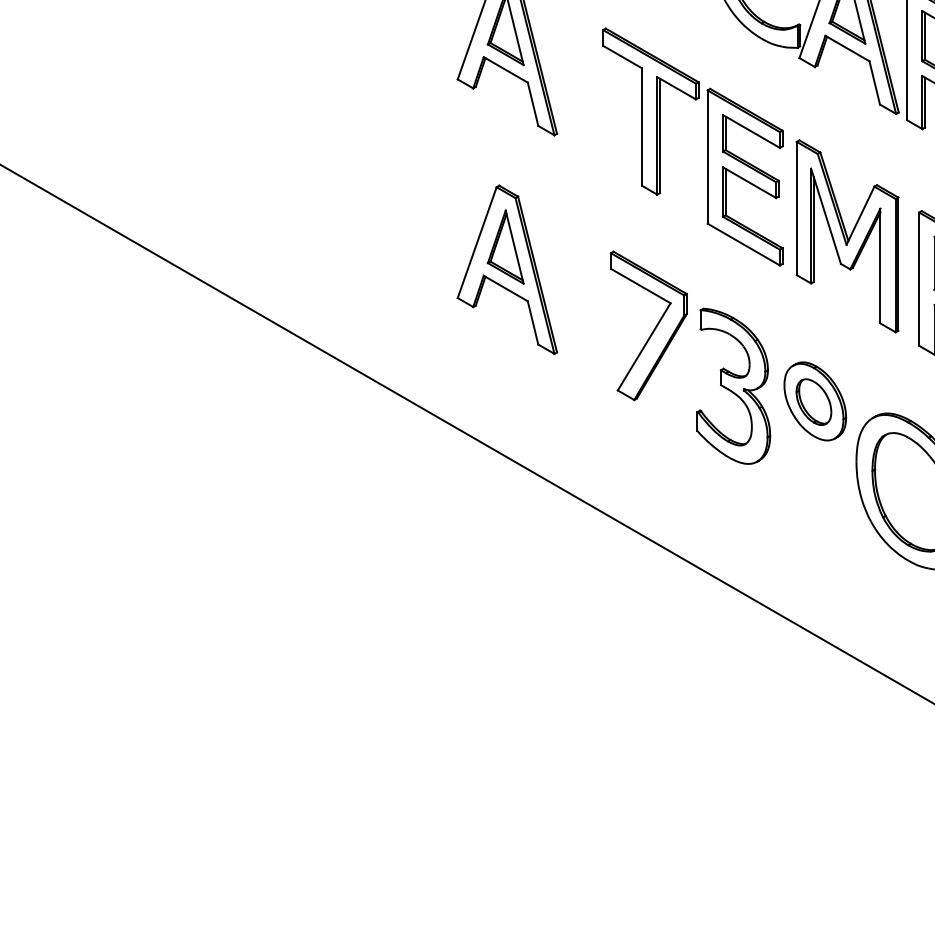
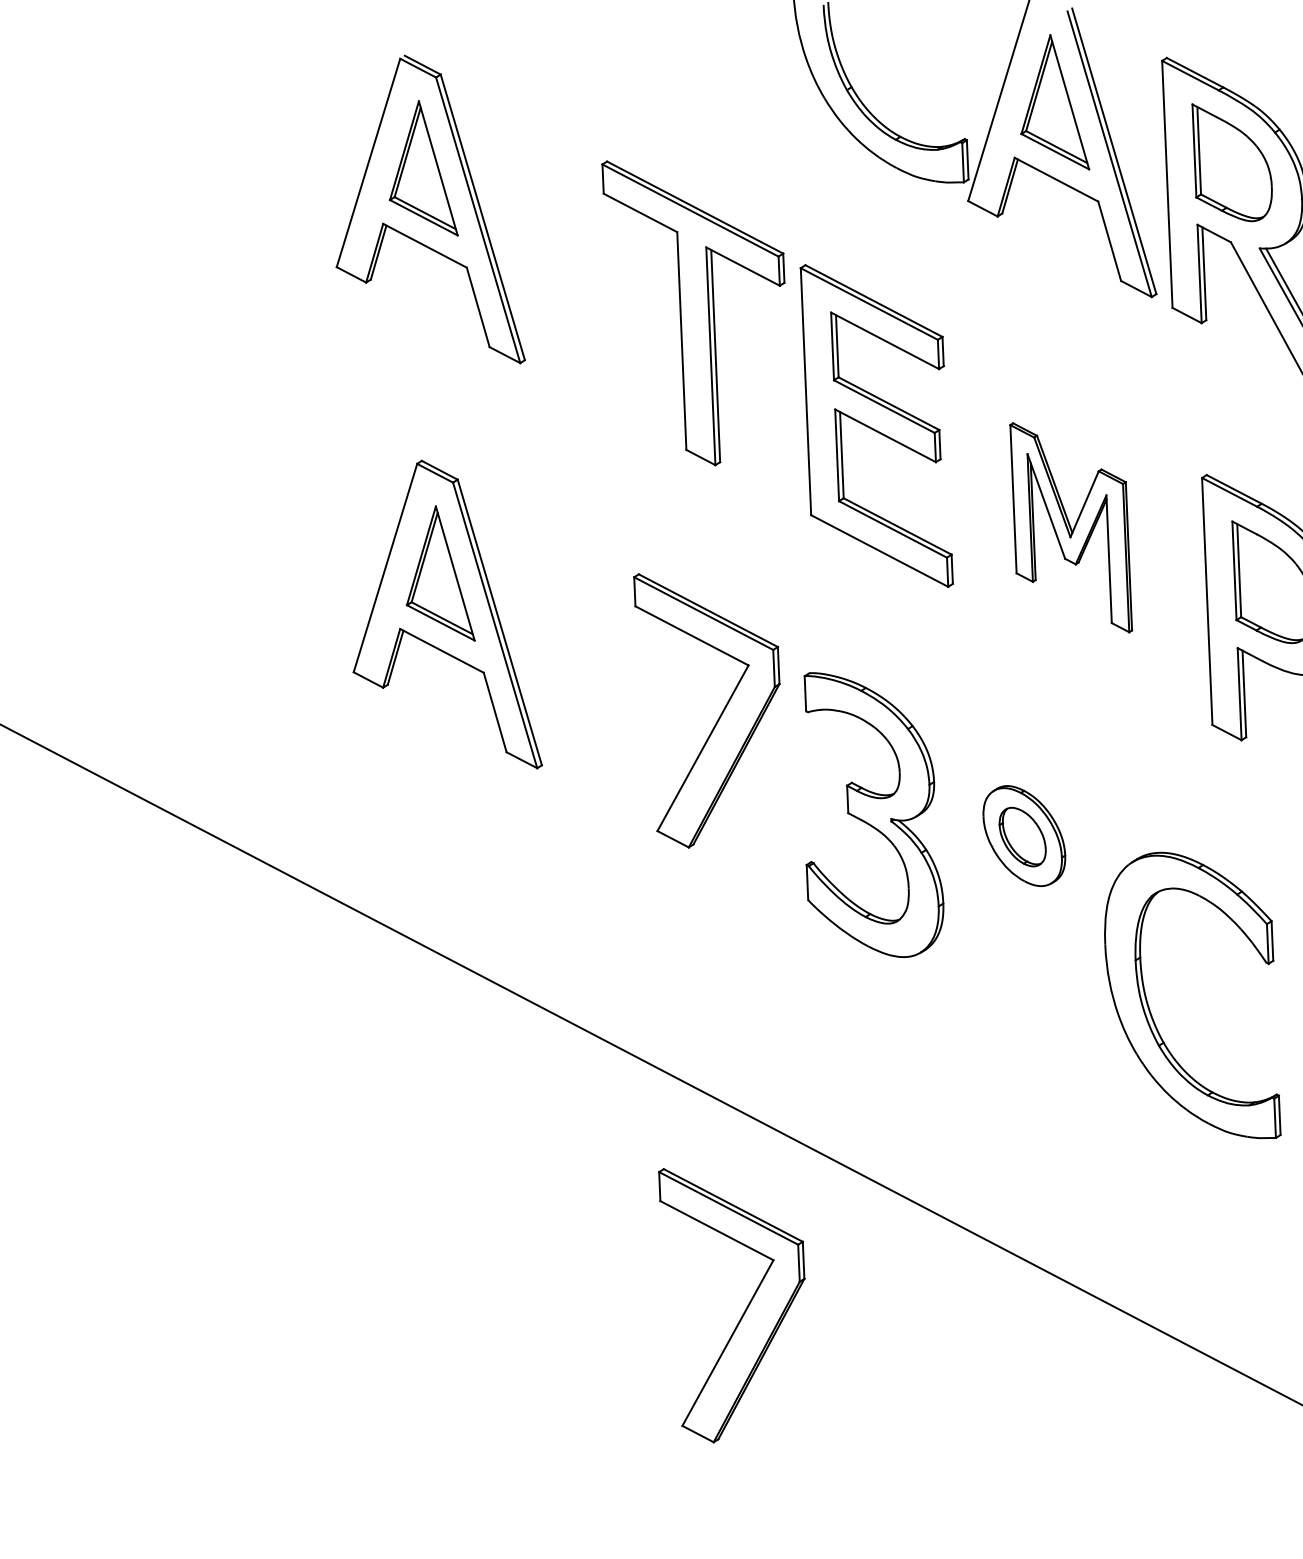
part: (847, 236) -> (1071, 527), size x0.6
part: (815, 401) -> (1024, 836), size x0.7
part: (654, 648) -> (745, 1306), added

